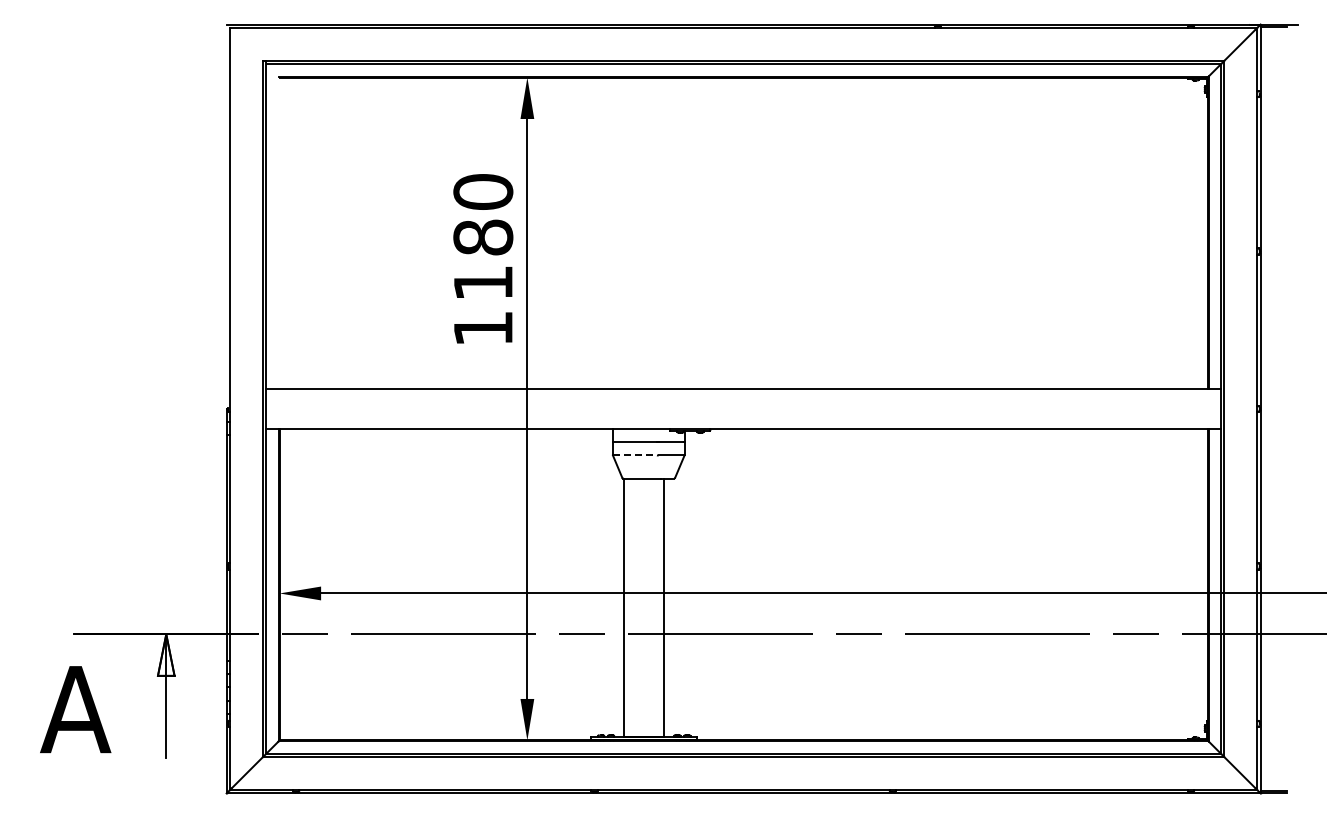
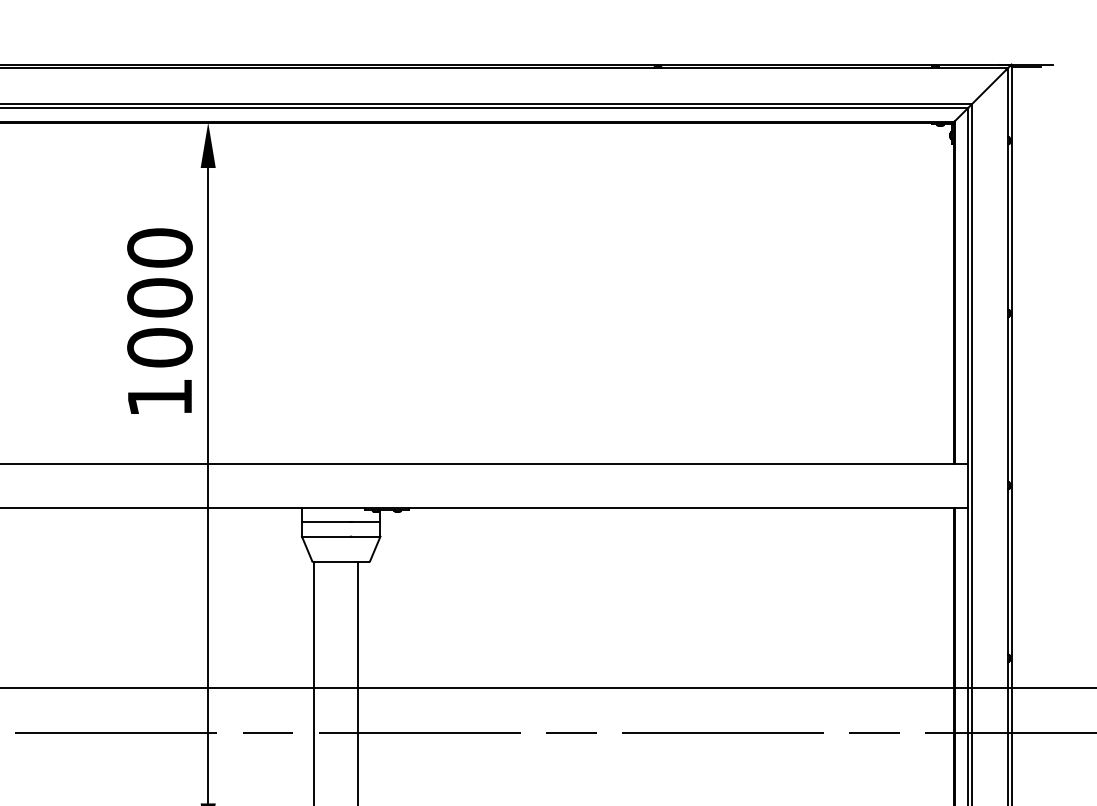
text: (483, 260) -> (160, 323), 1180 -> 1000
line: (635, 455) -> (326, 536), dashed -> solid

